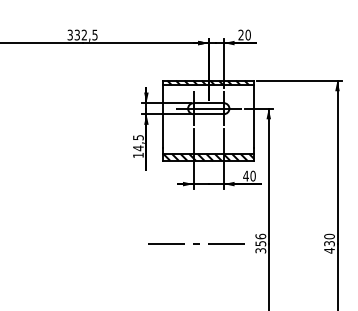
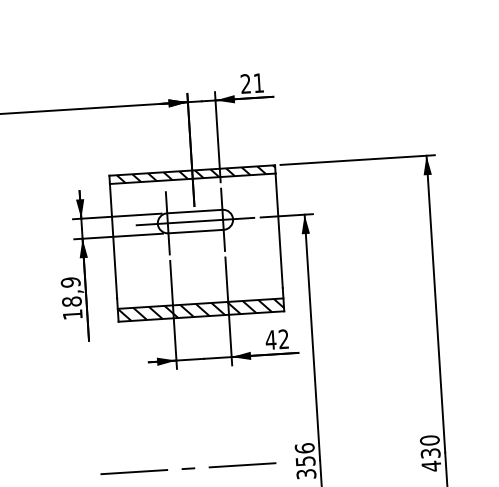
text: (247, 34) -> (257, 82), 20 -> 21
text: (138, 143) -> (71, 292), 14,5 -> 18,9
text: (252, 175) -> (282, 338), 40 -> 42

